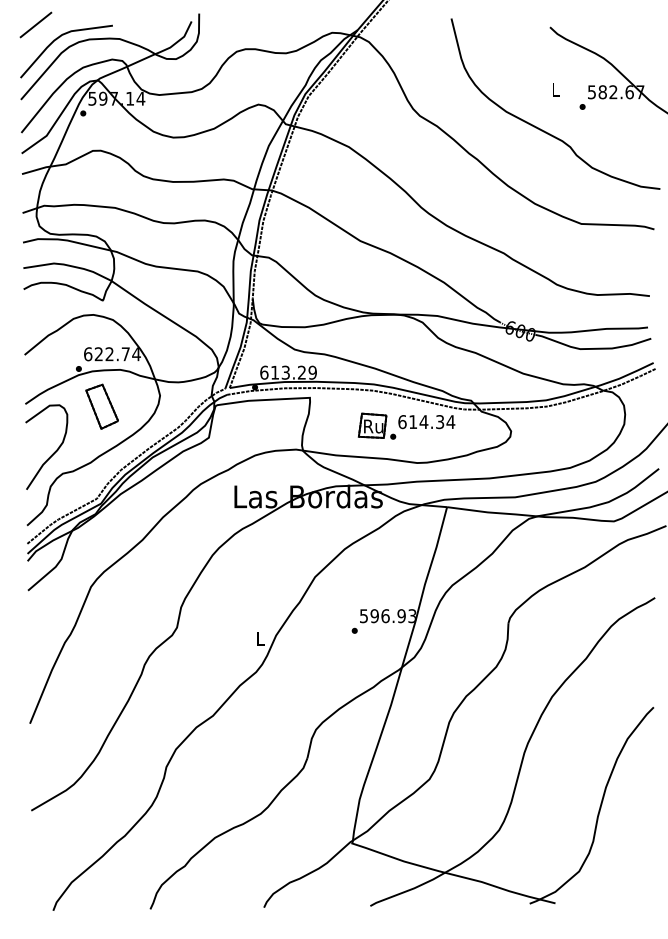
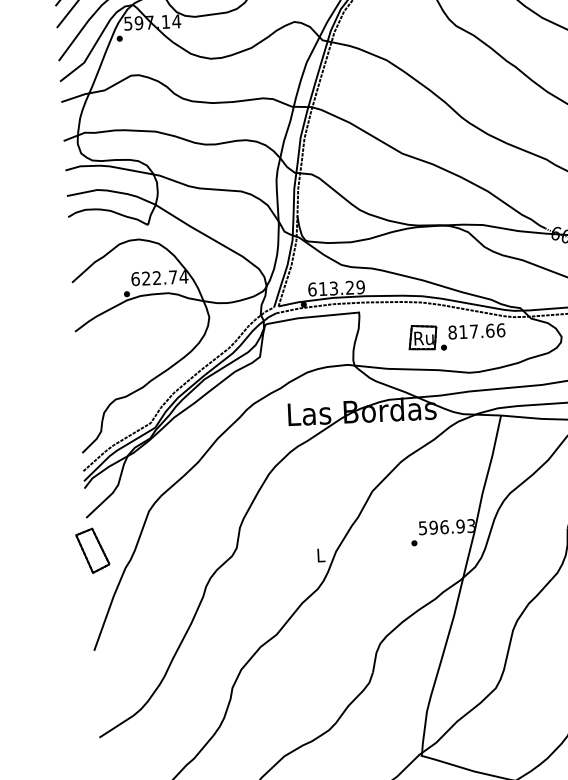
part: (101, 406) -> (92, 550), moved
text: (426, 422) -> (476, 331), 614.34 -> 817.66
curve: (53, 452) -> (105, 378), removed

